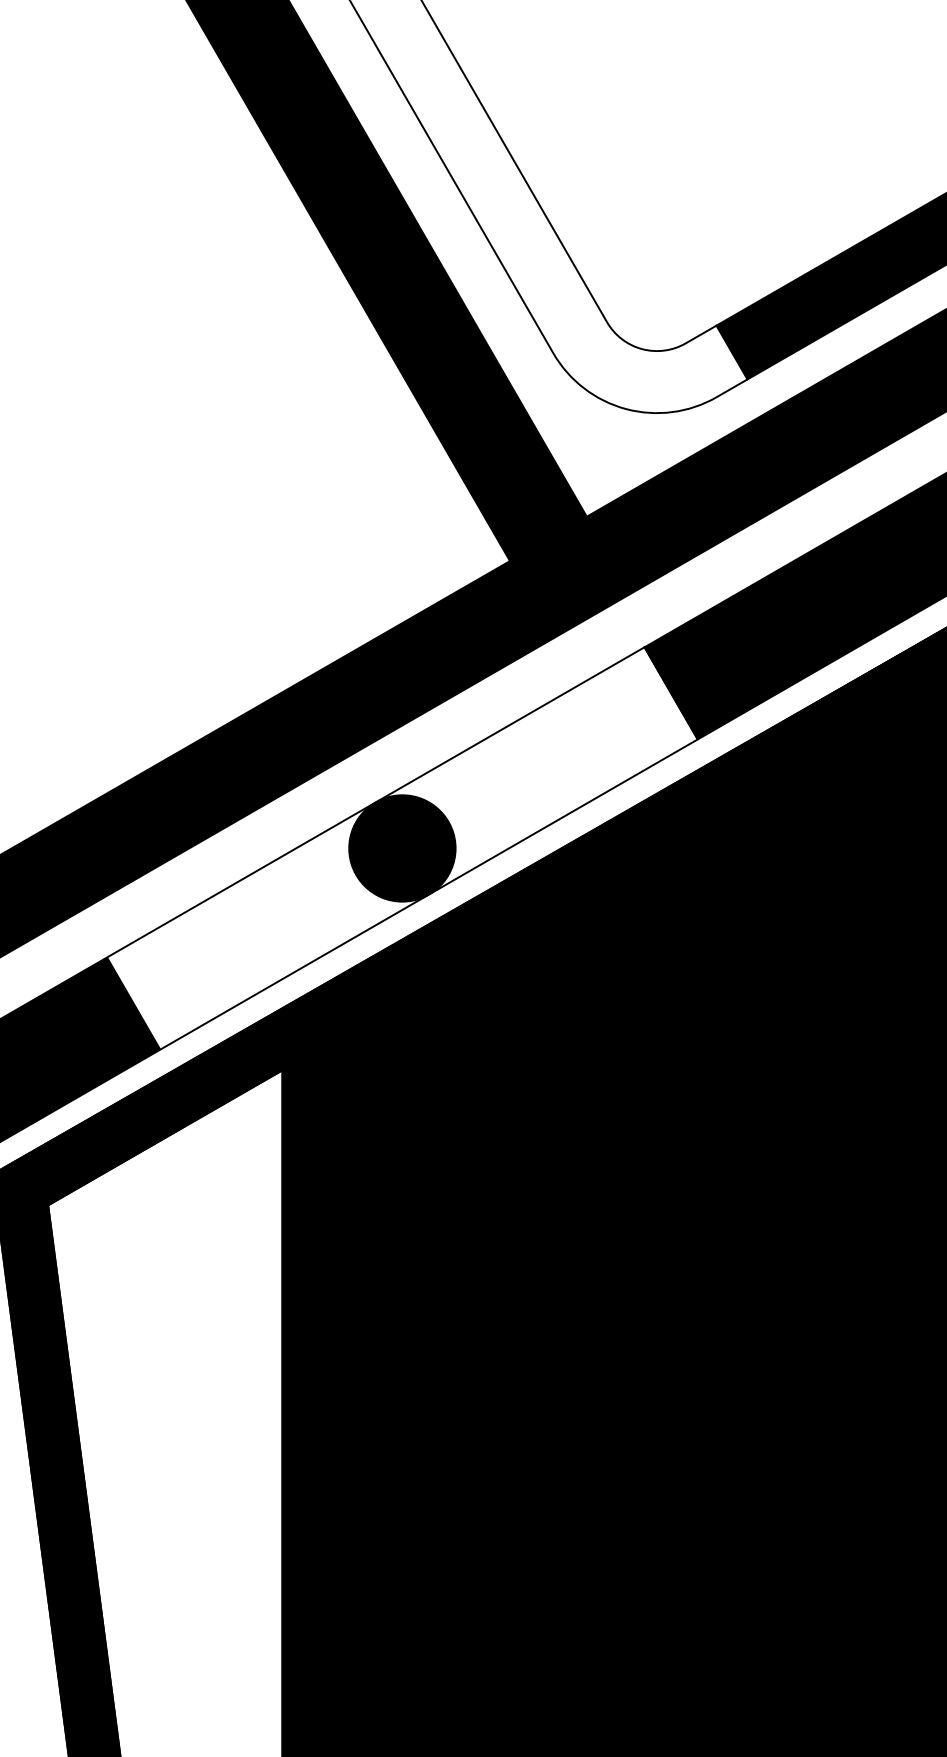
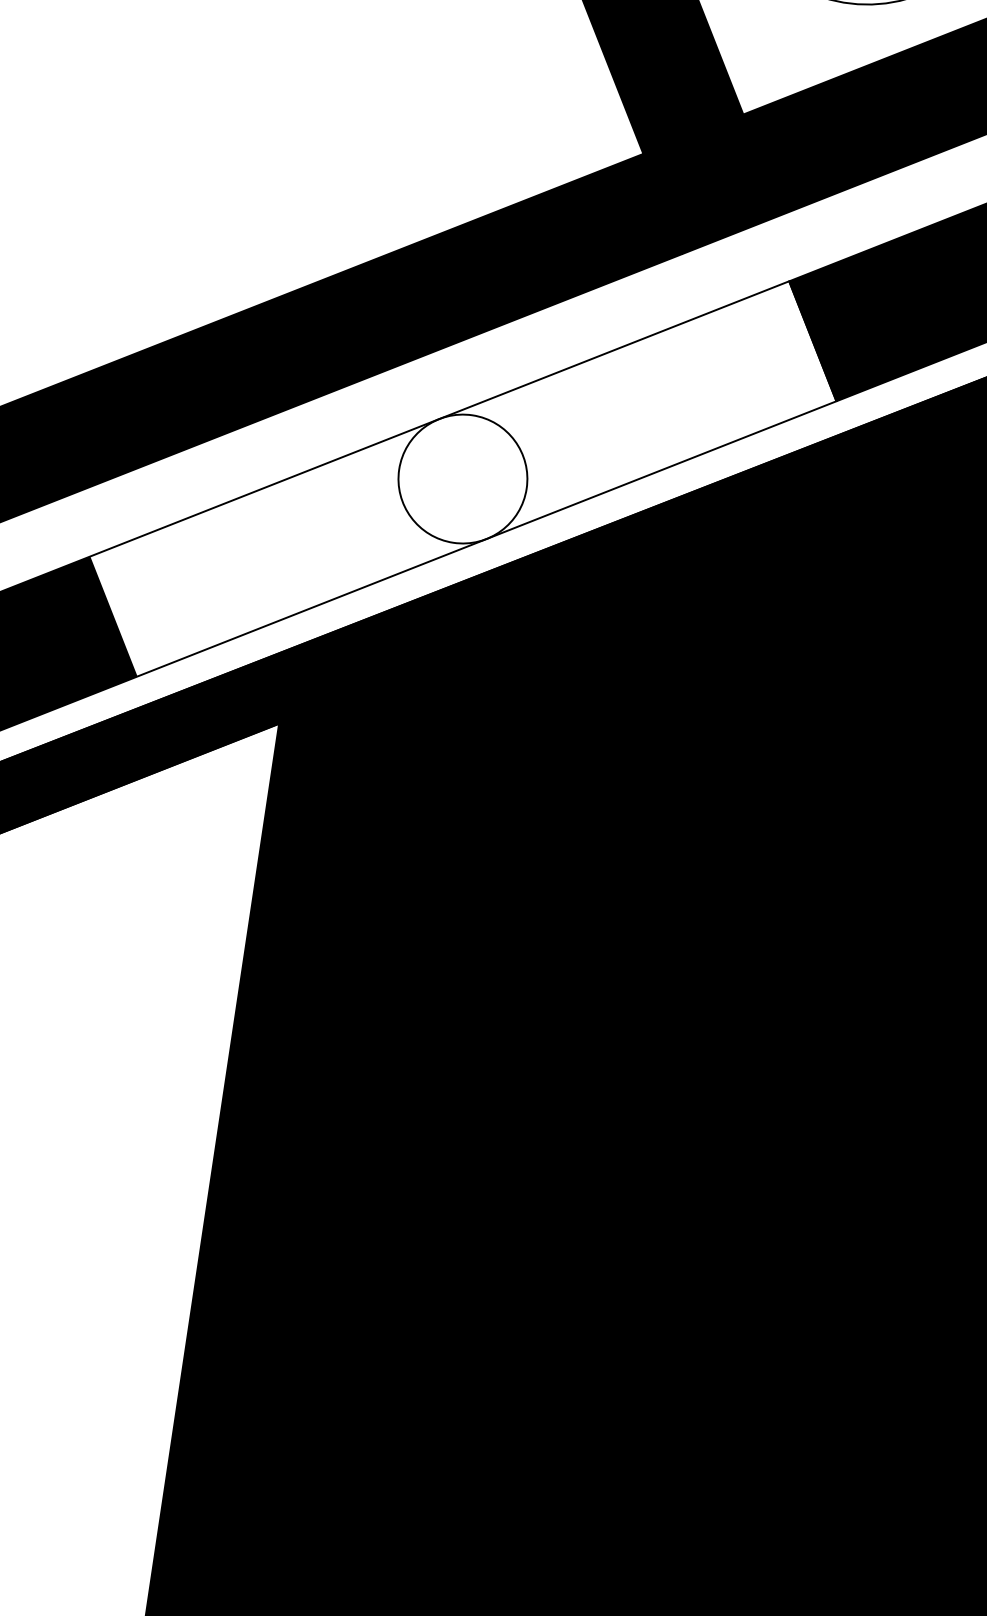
fill: (402, 848) -> (463, 479), removed

